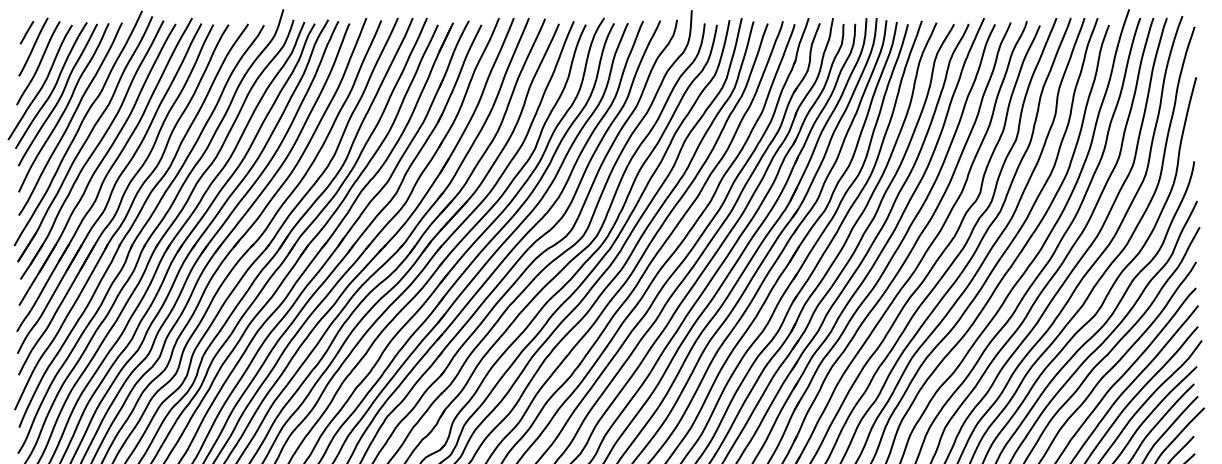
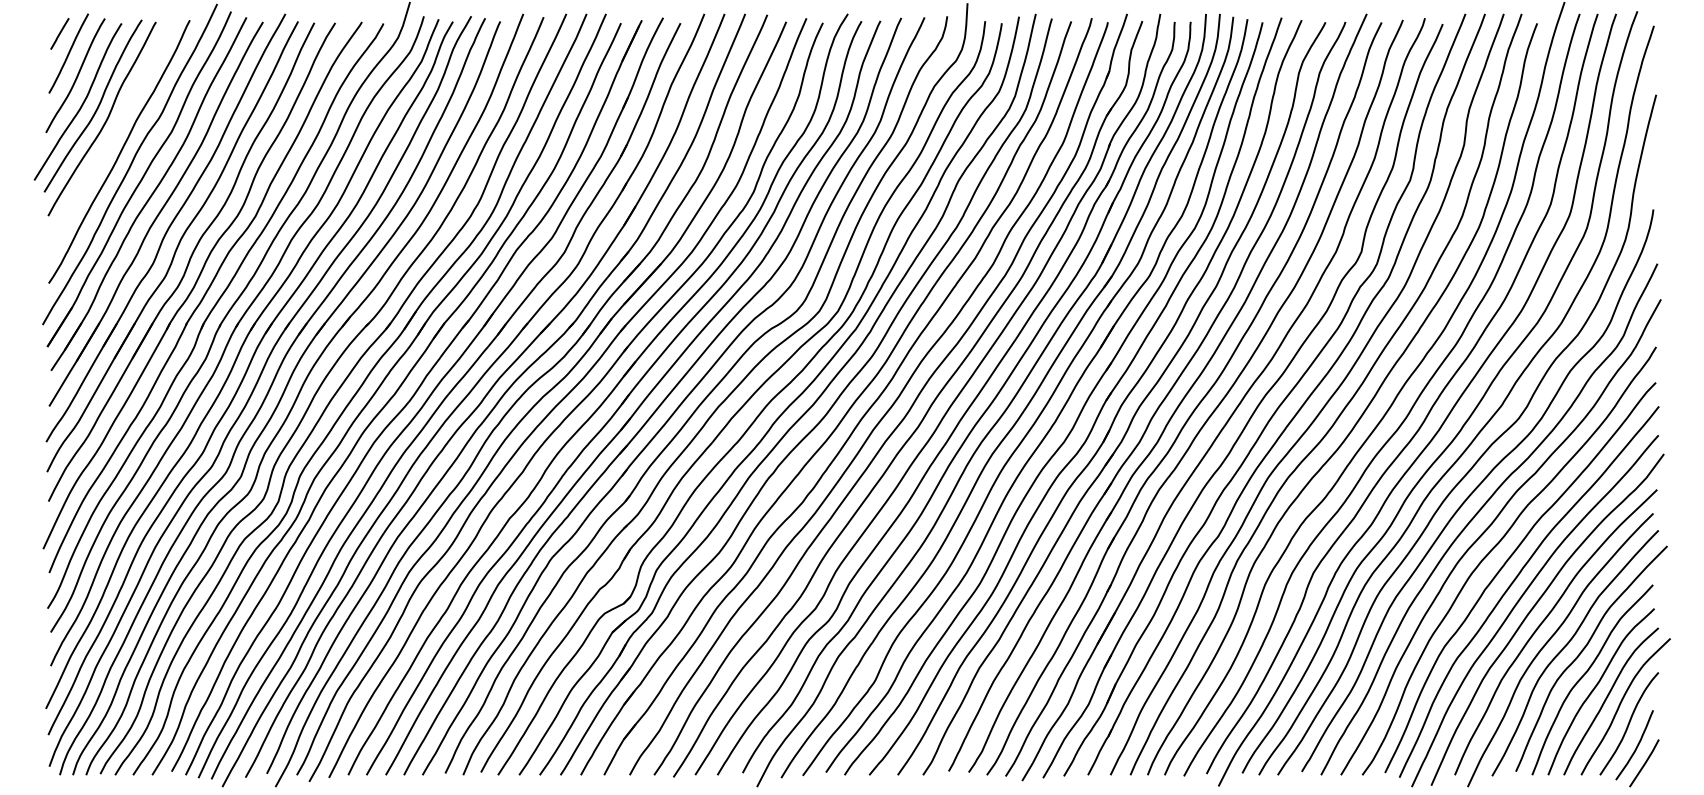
curve: (64, 108) -> (111, 137), removed

